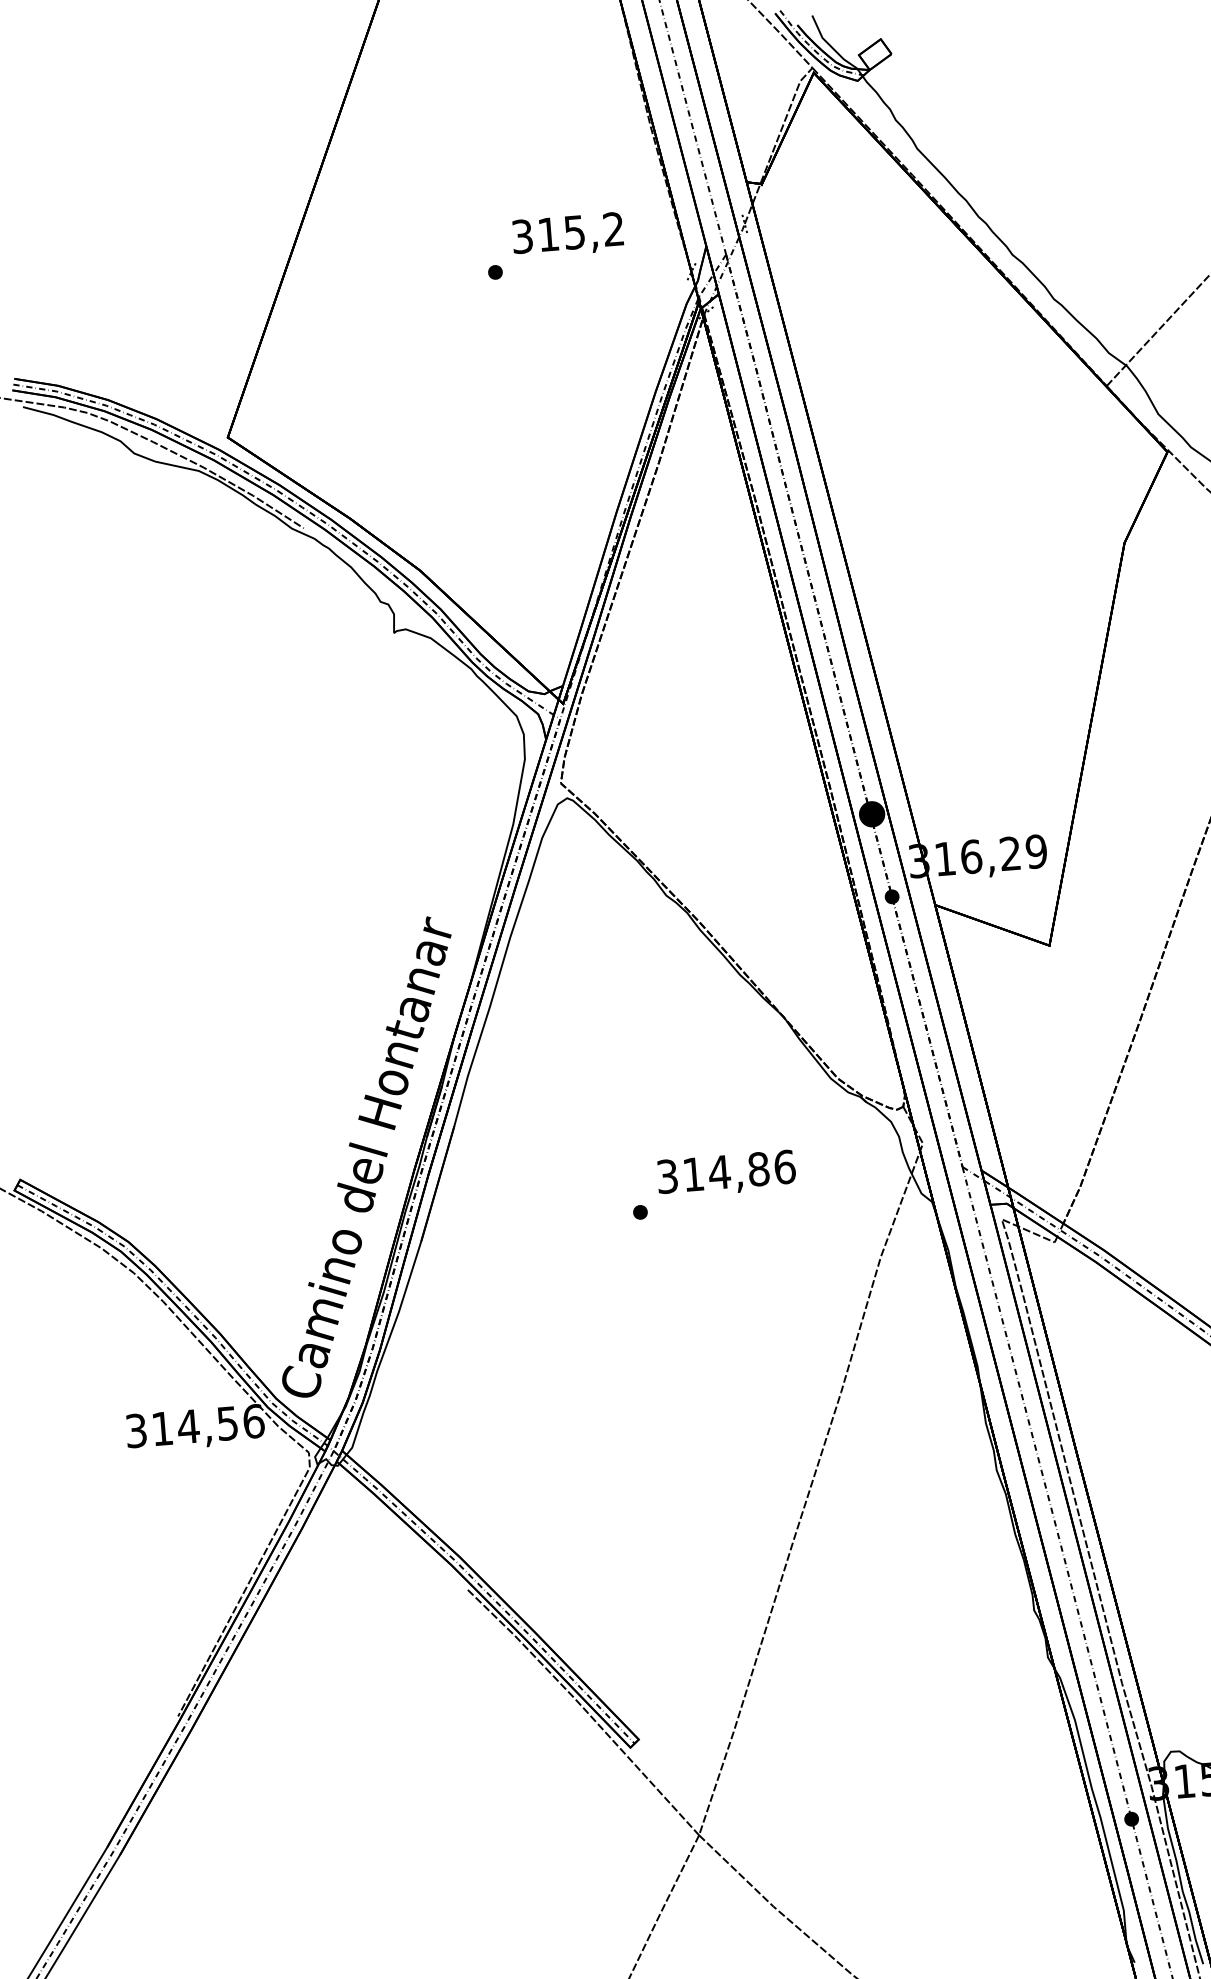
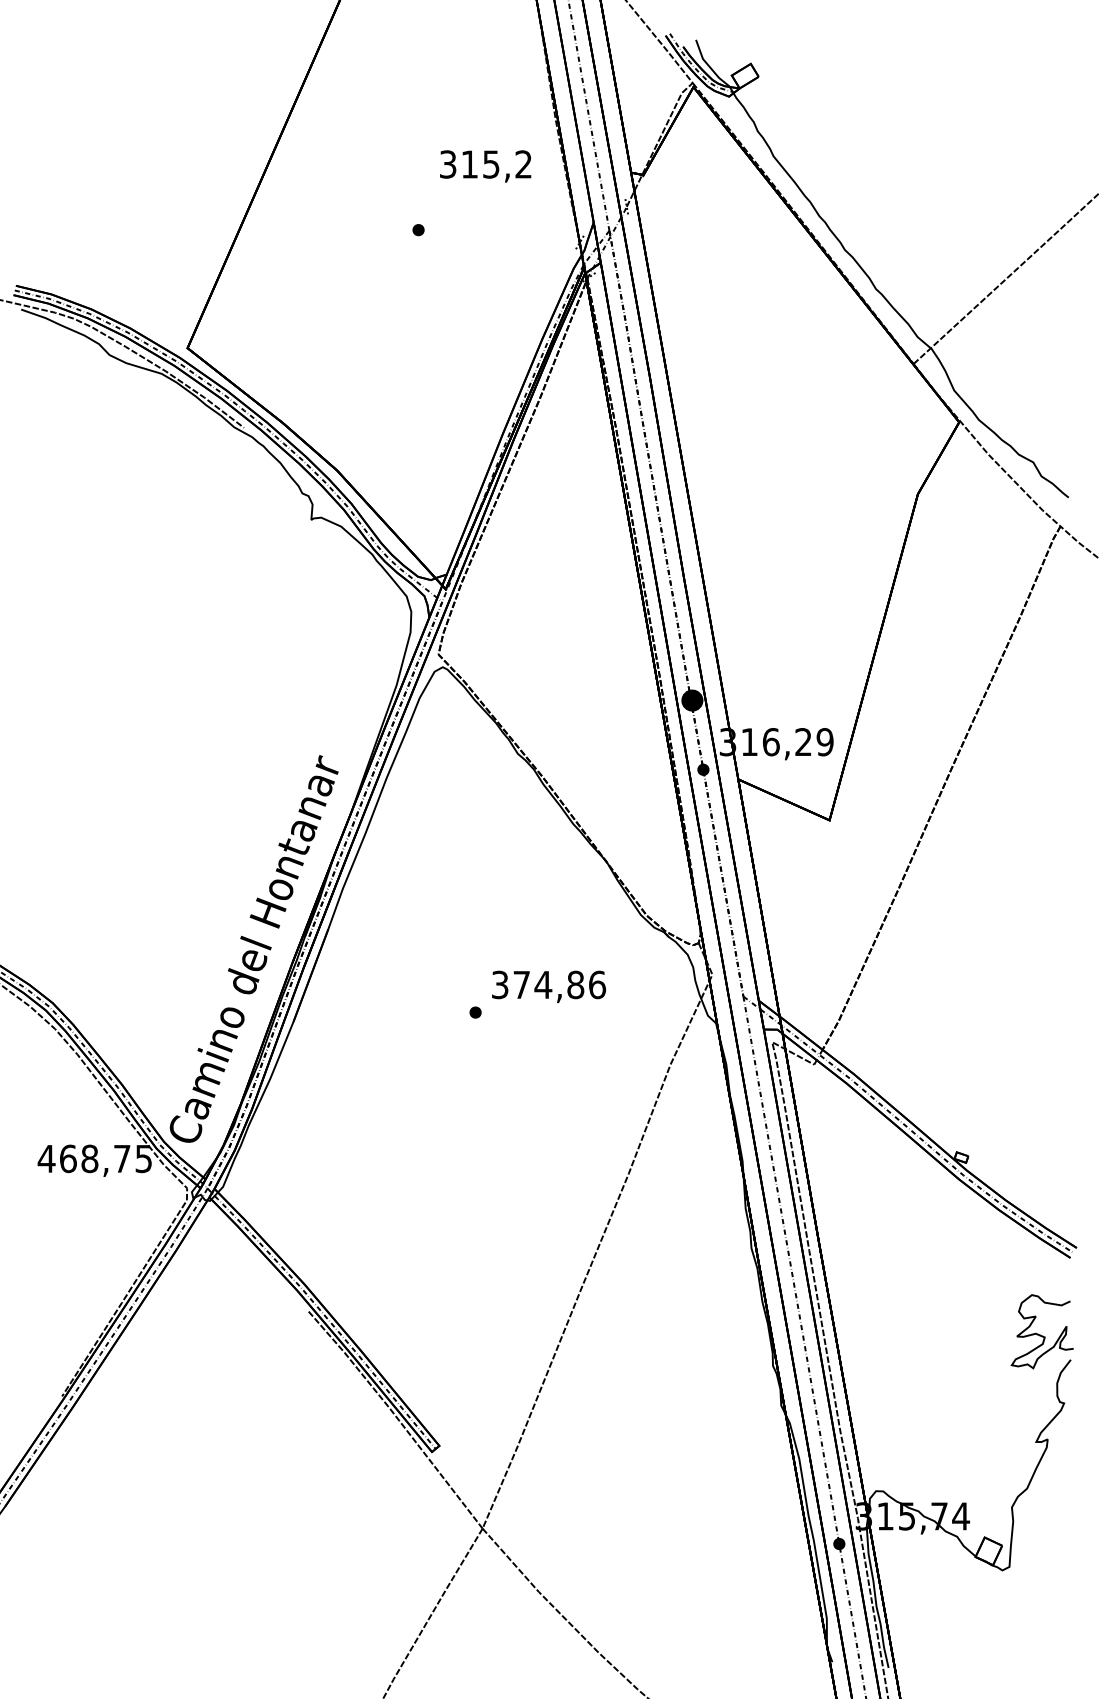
text: (567, 235) -> (485, 166), moved
text: (693, 1173) -> (521, 984), 314,86 -> 374,86
text: (194, 1425) -> (94, 1158), 314,56 -> 468,75

